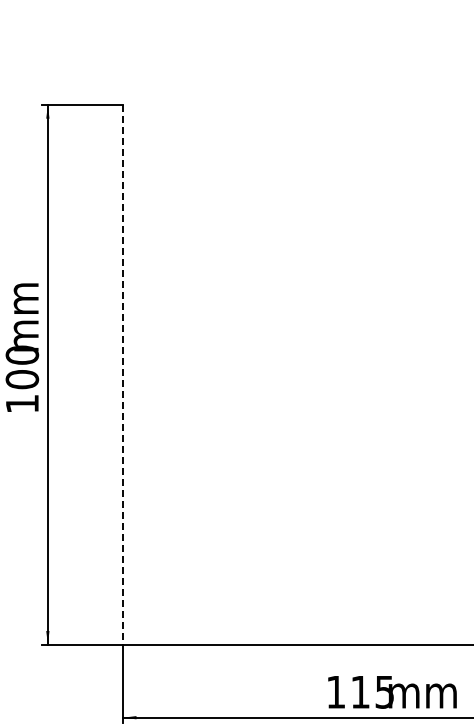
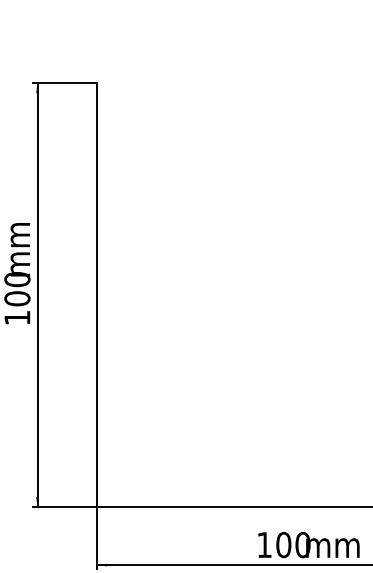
line: (122, 374) -> (96, 294), dashed -> solid
text: (372, 691) -> (293, 544), 115 -> 100

